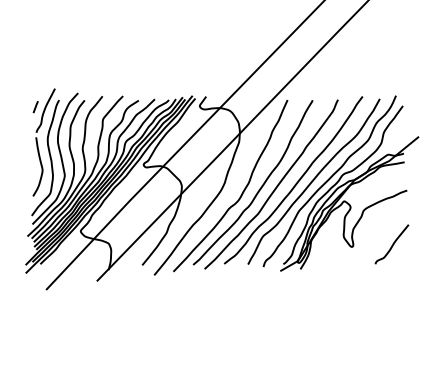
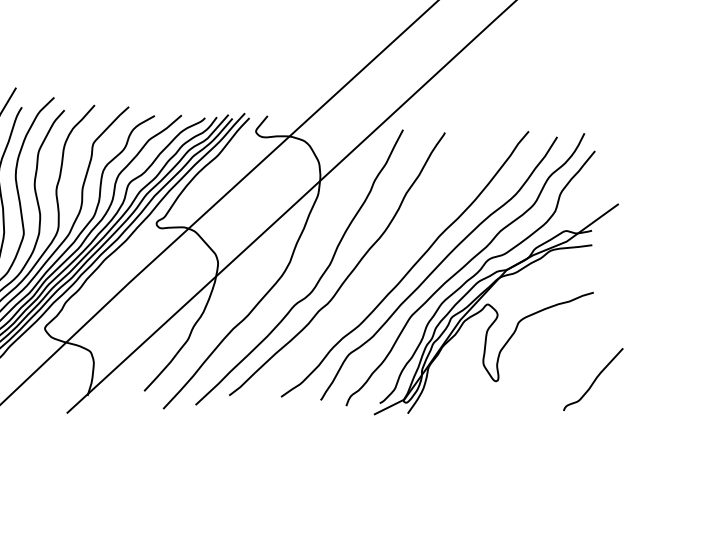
curve: (275, 187) -> (374, 274), removed
curve: (392, 244) -> (594, 379), moved

